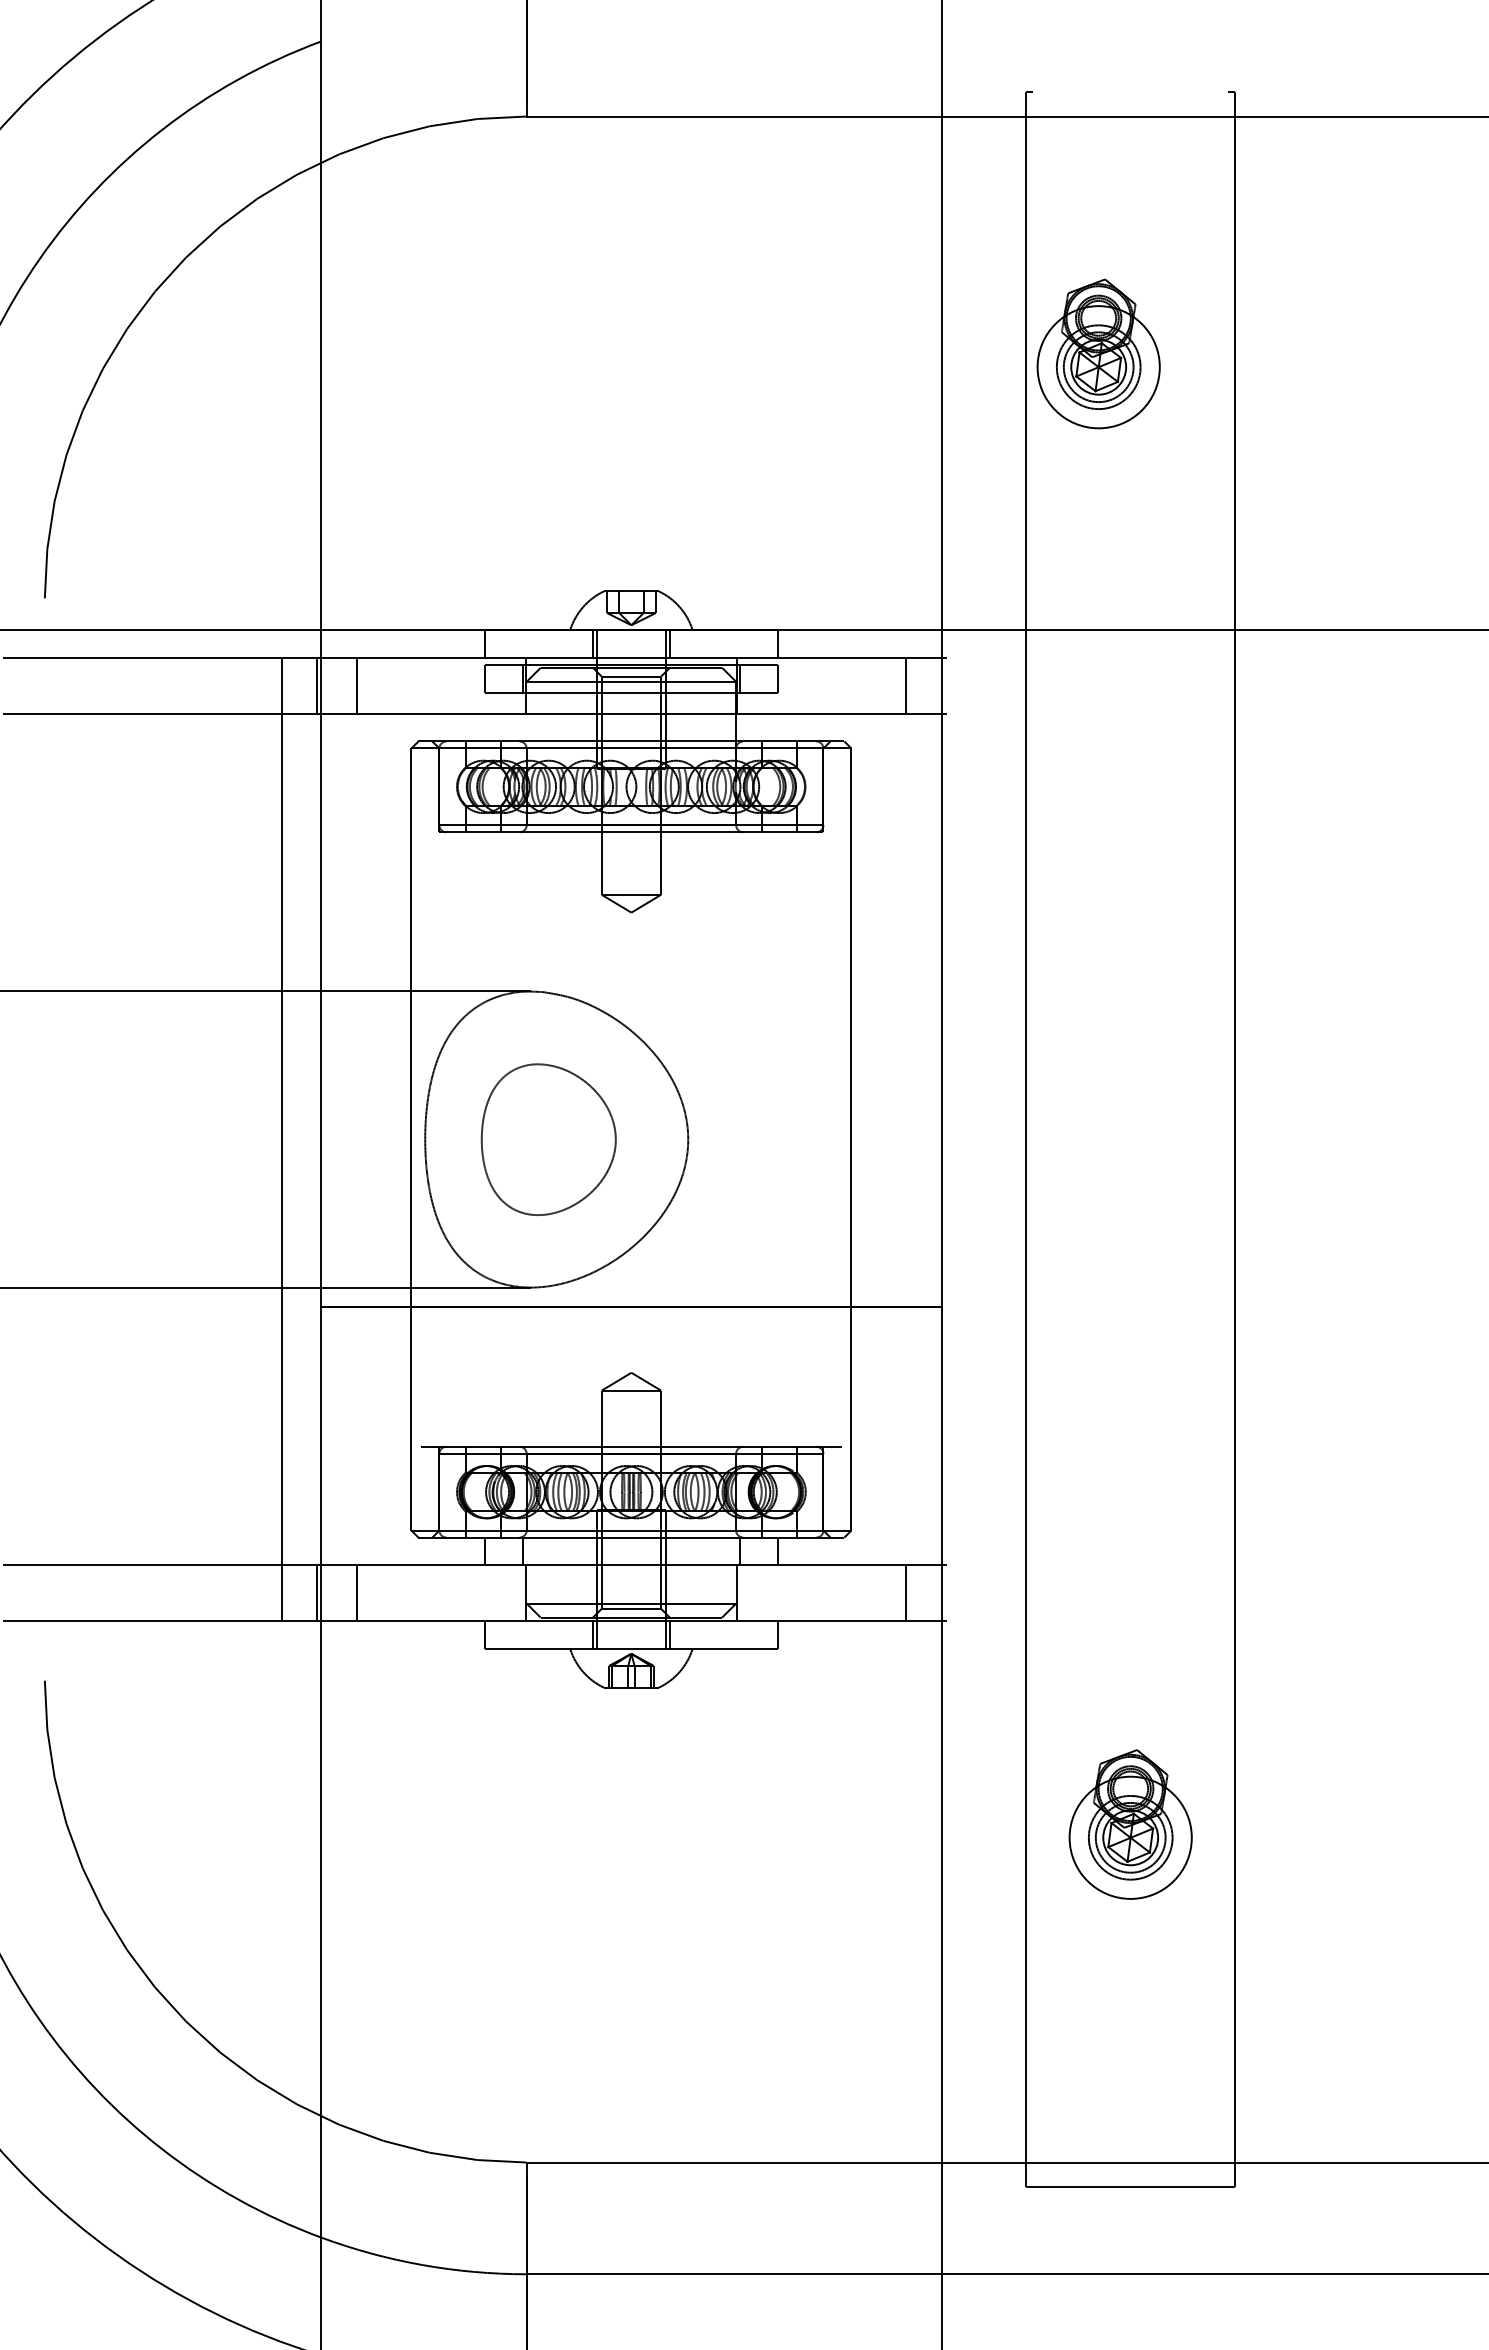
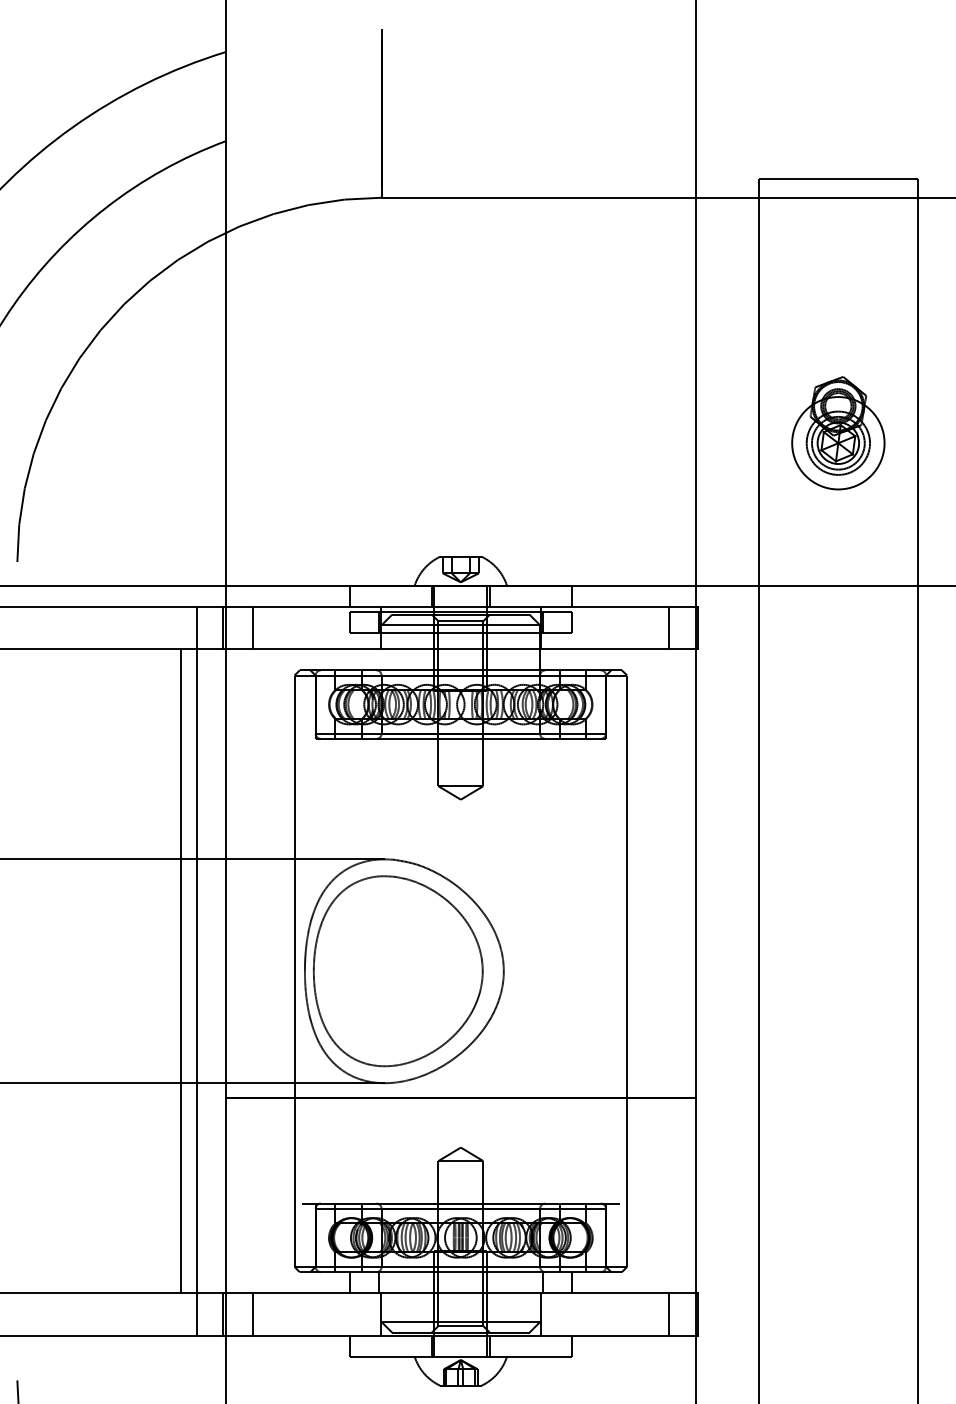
line: (1130, 92) -> (838, 179), added
part: (1098, 353) -> (838, 432), moved
line: (945, 685) -> (698, 627), added
line: (261, 1139) -> (181, 971), added
part: (548, 1139) -> (398, 971), size x1.67
line: (945, 1593) -> (698, 1314), added

